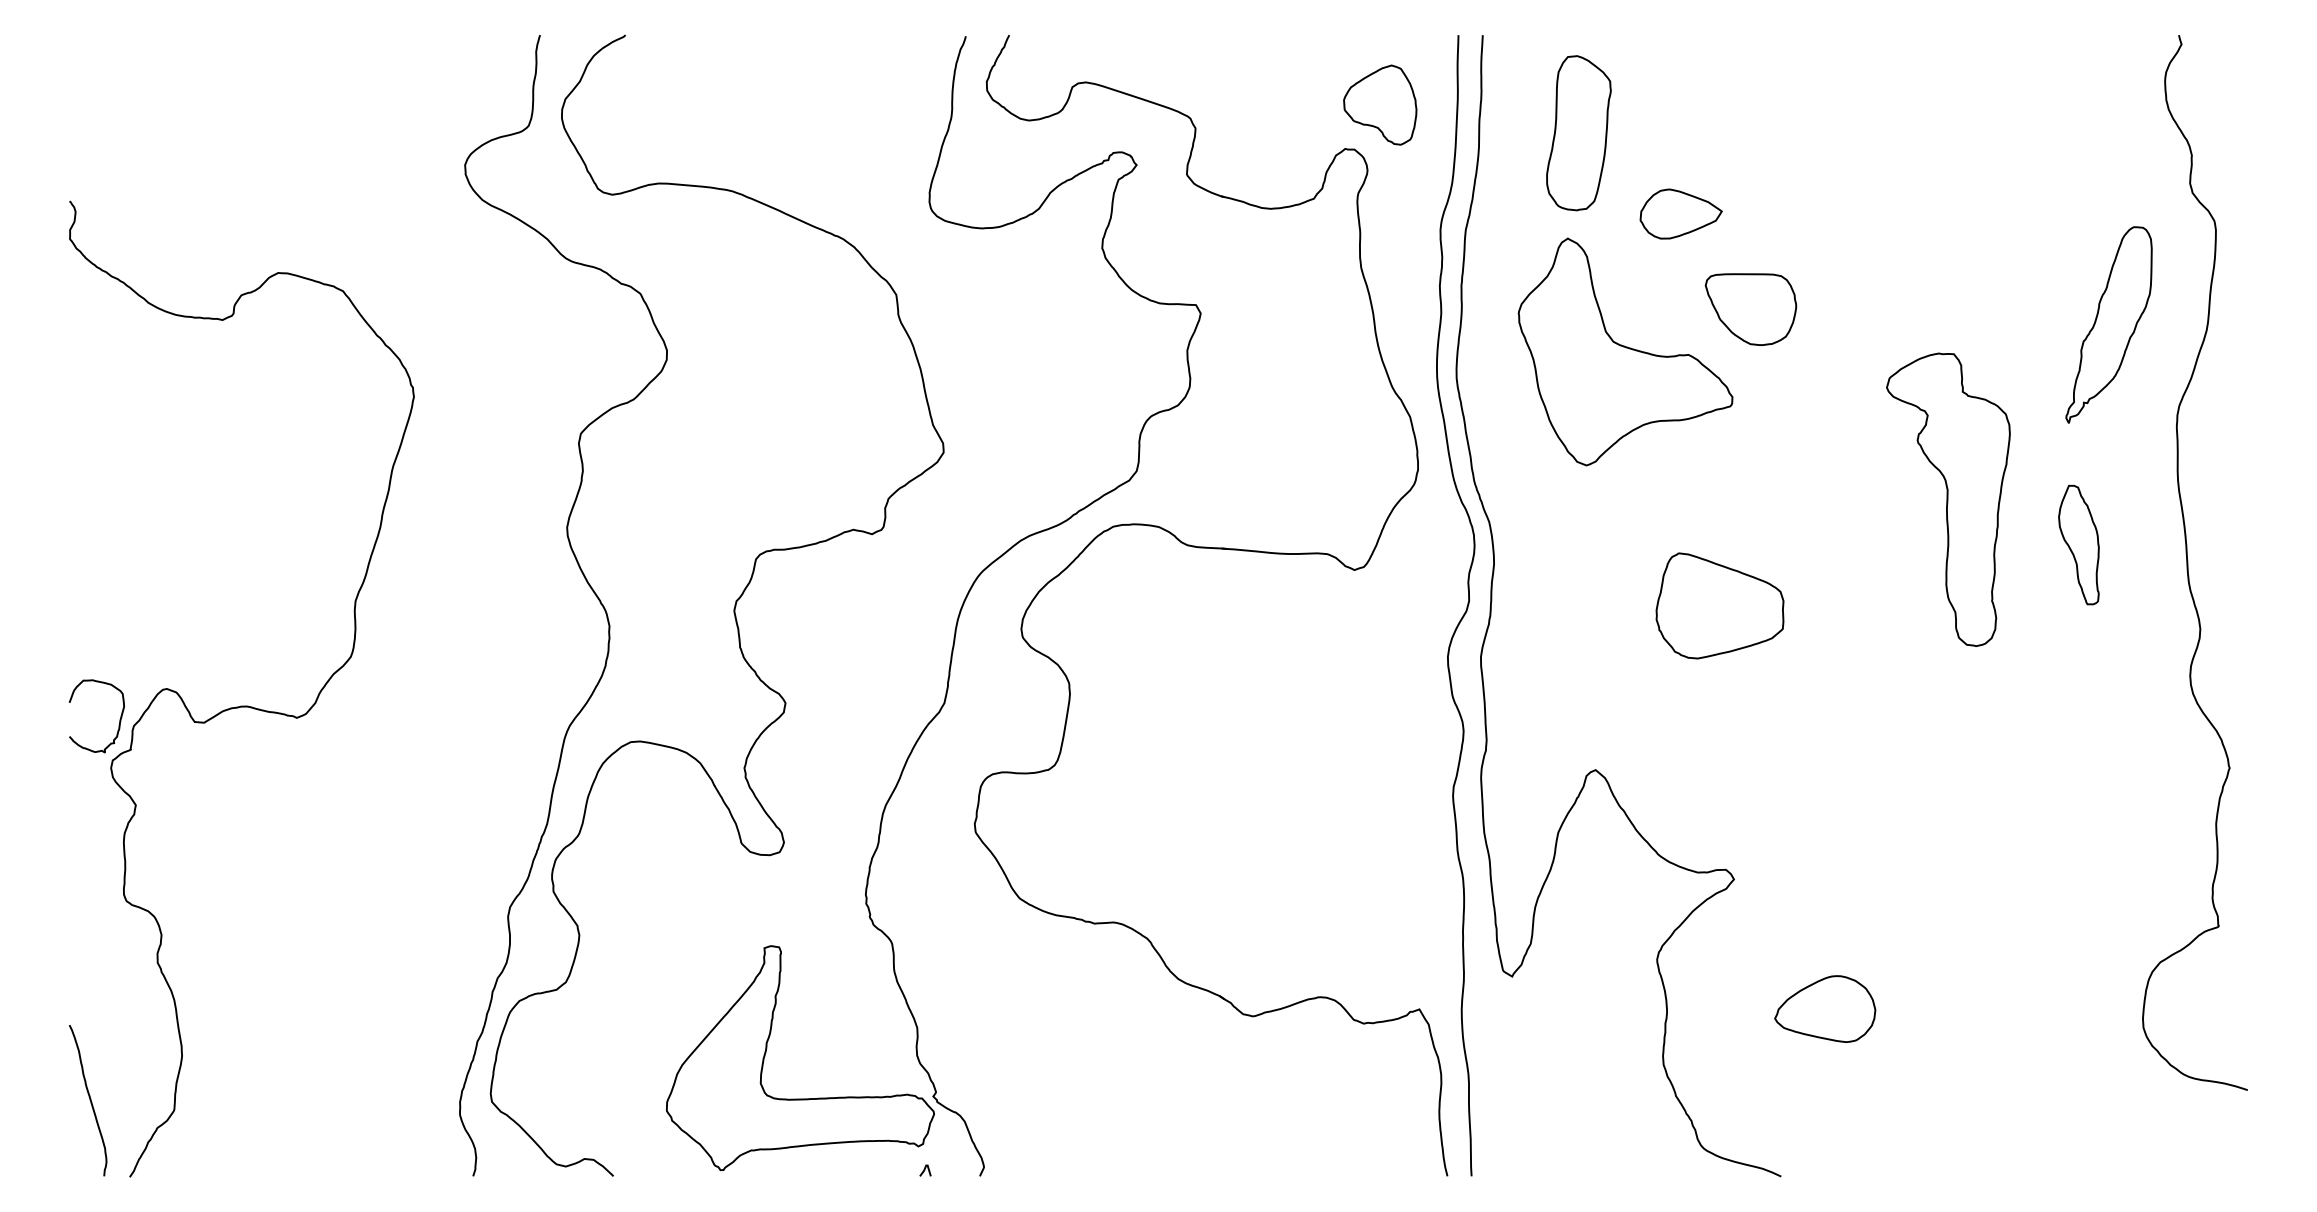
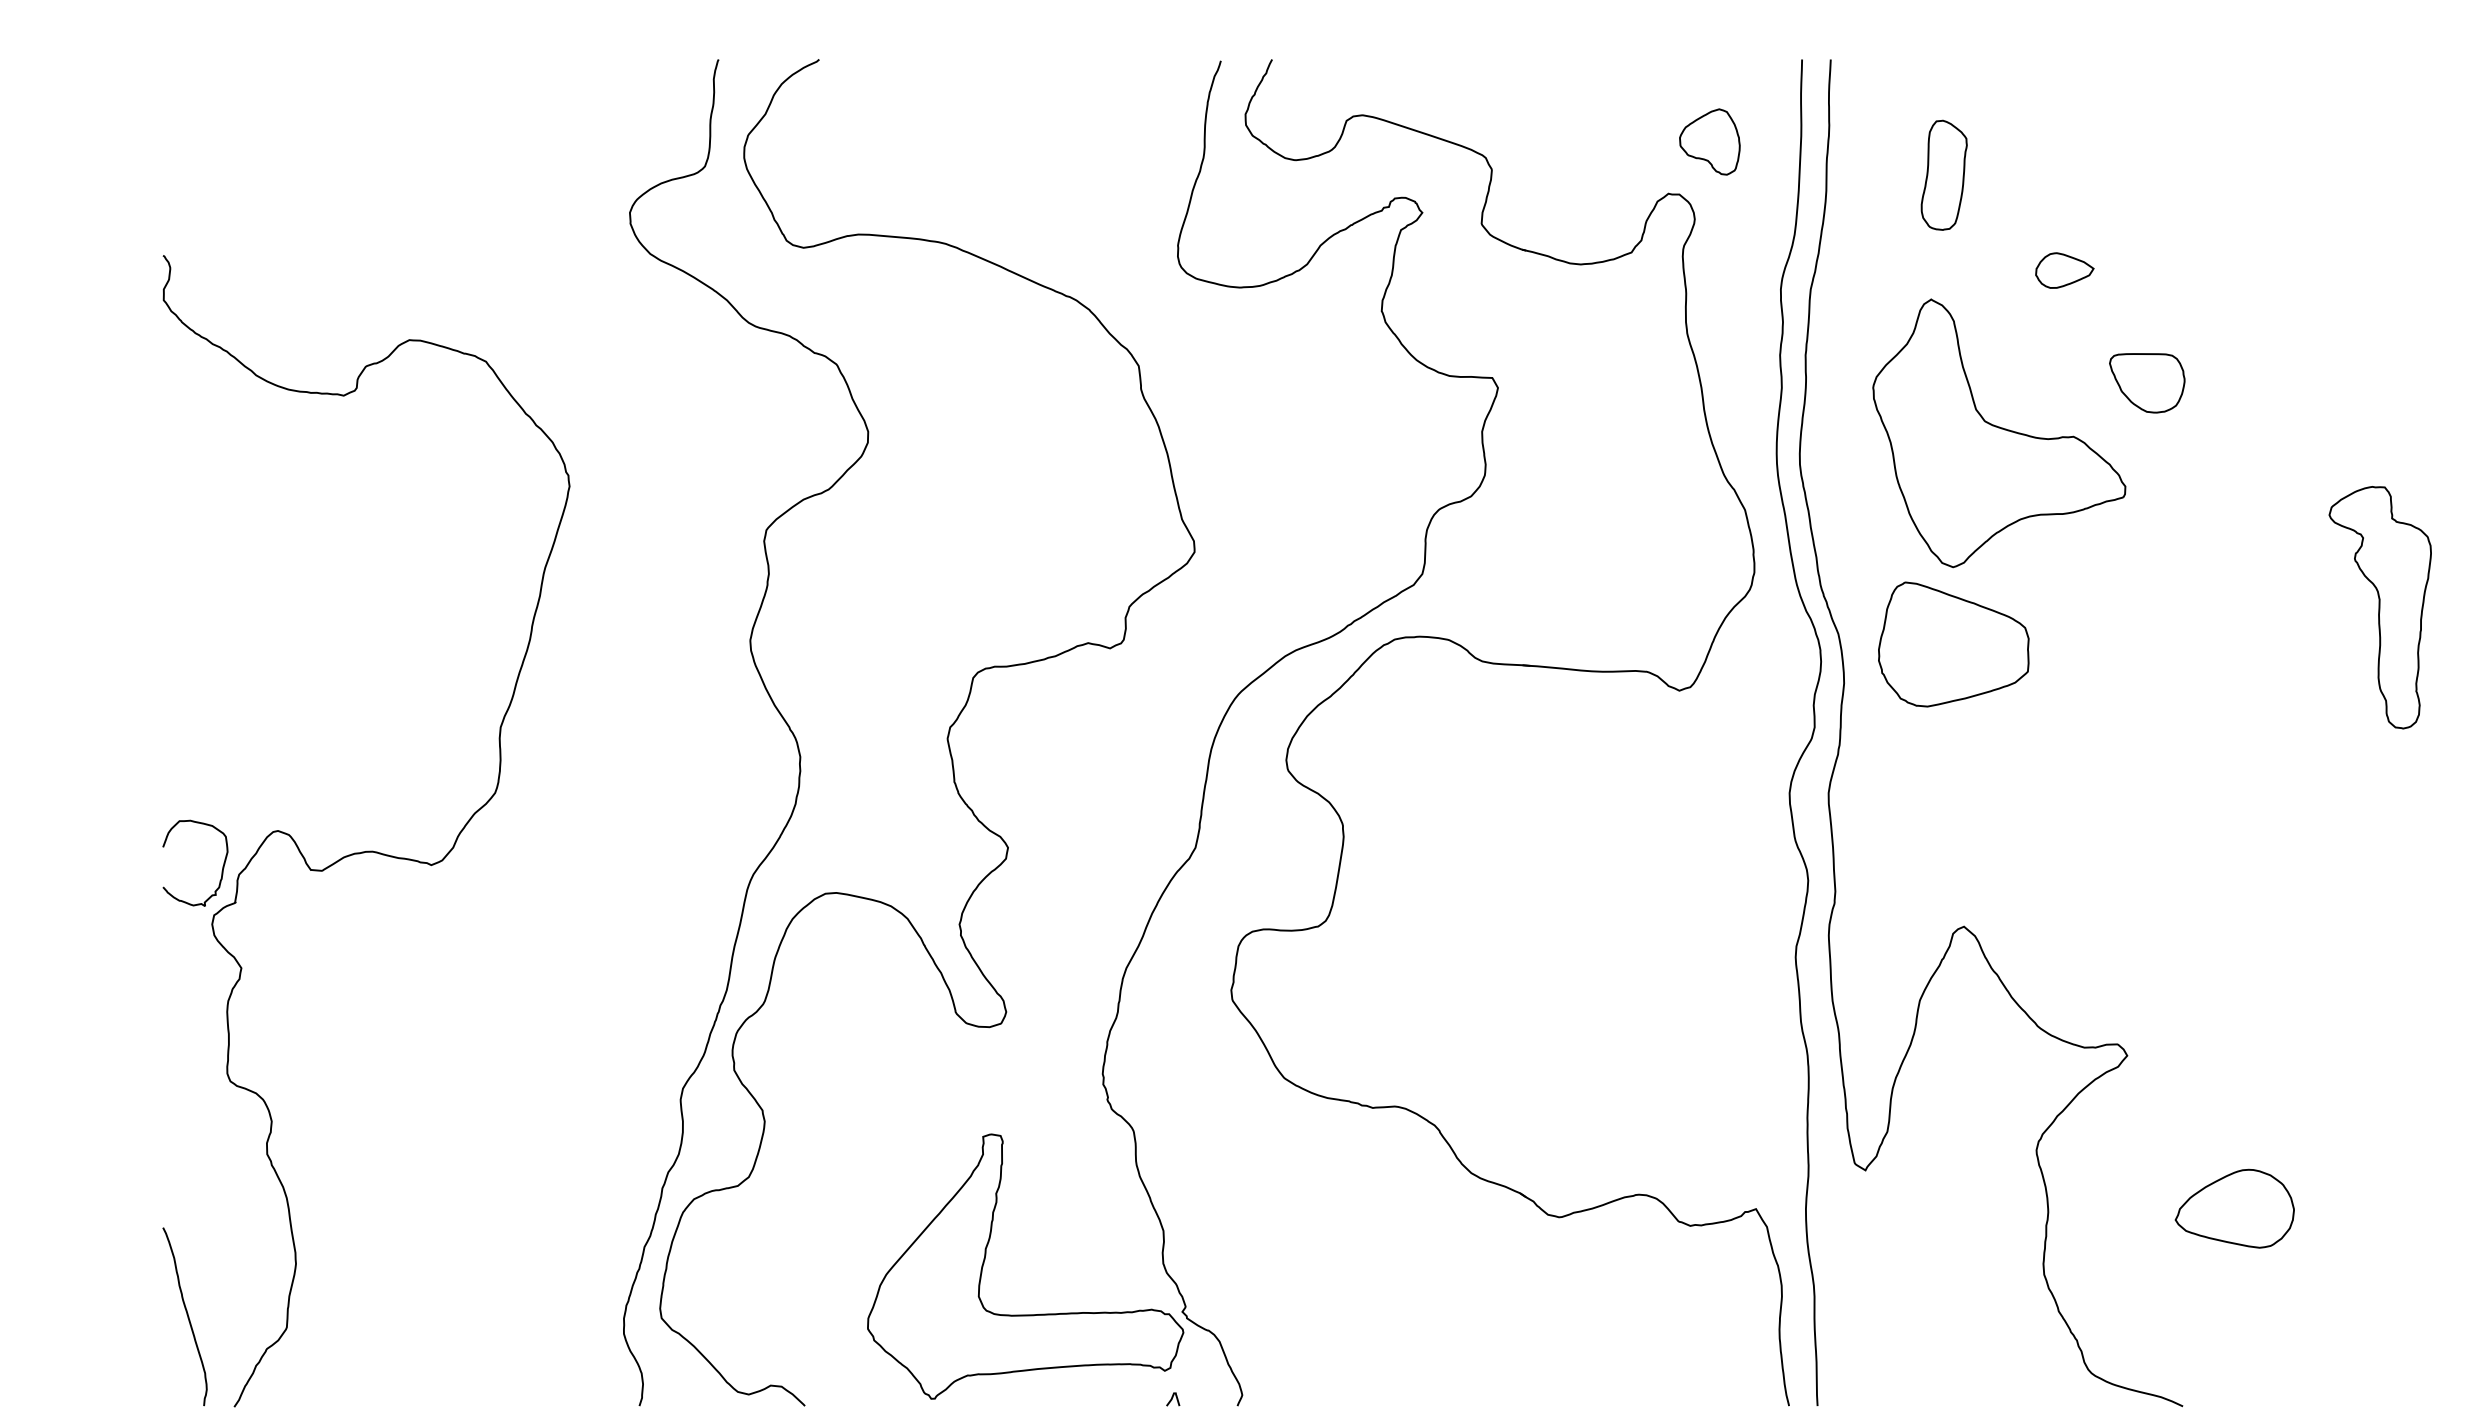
part: (1380, 104) -> (1710, 141), size x0.7
part: (1578, 133) -> (1943, 175), size x0.6
part: (1680, 213) -> (2064, 269), size x0.6
part: (1750, 309) -> (2146, 383), size x0.7
part: (1948, 499) -> (2380, 607), size x0.7
part: (1719, 605) -> (1953, 644), moved

